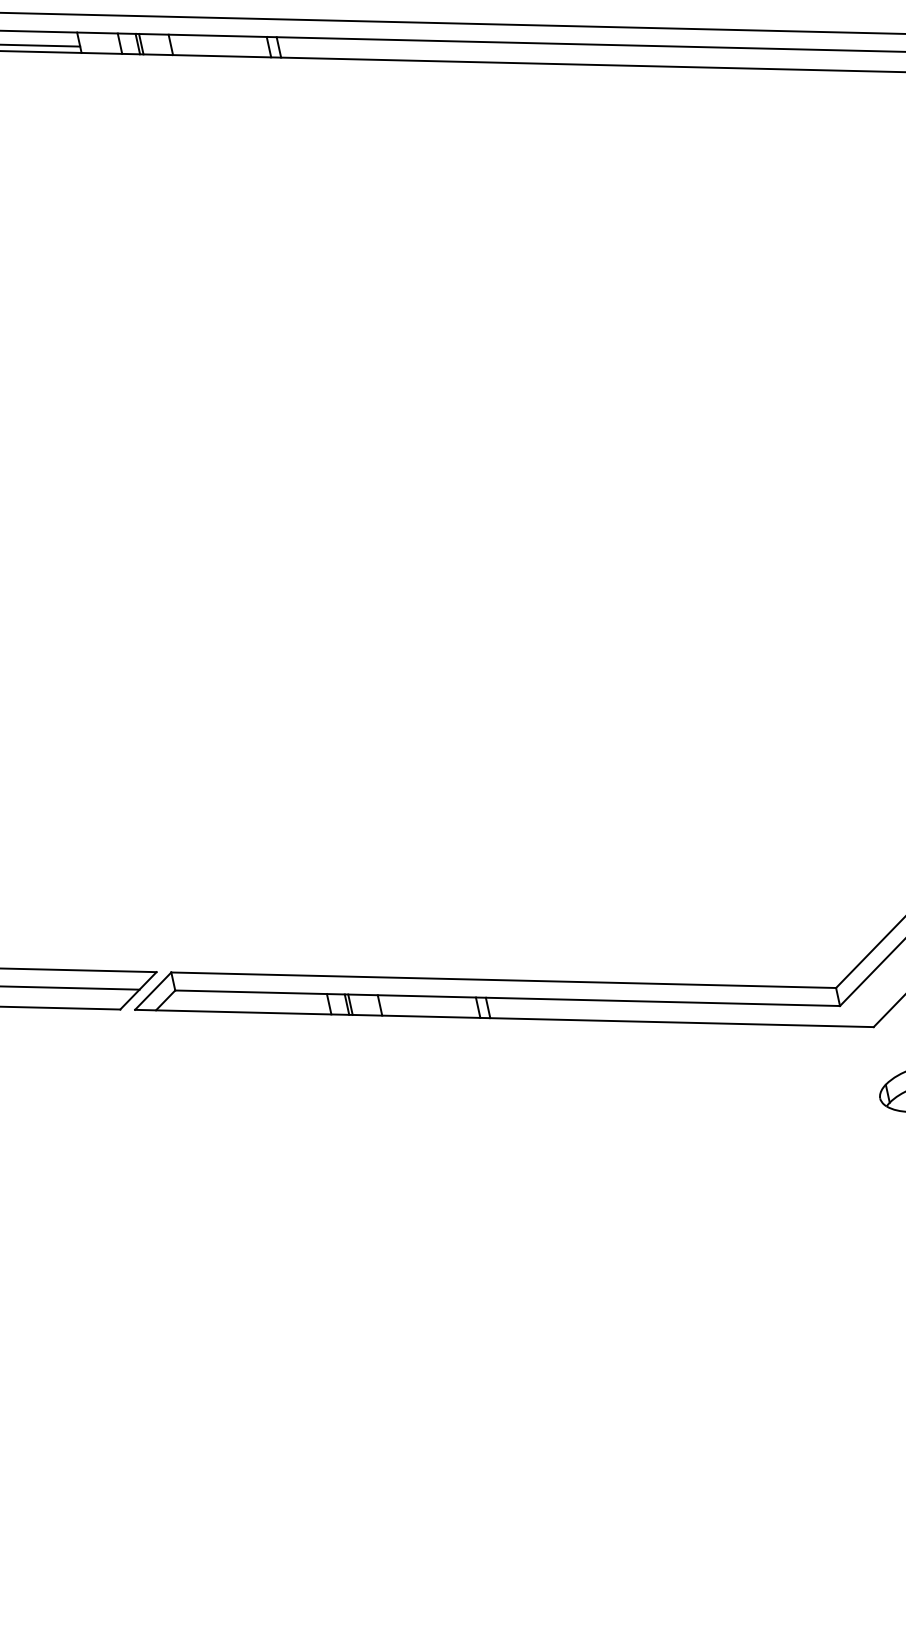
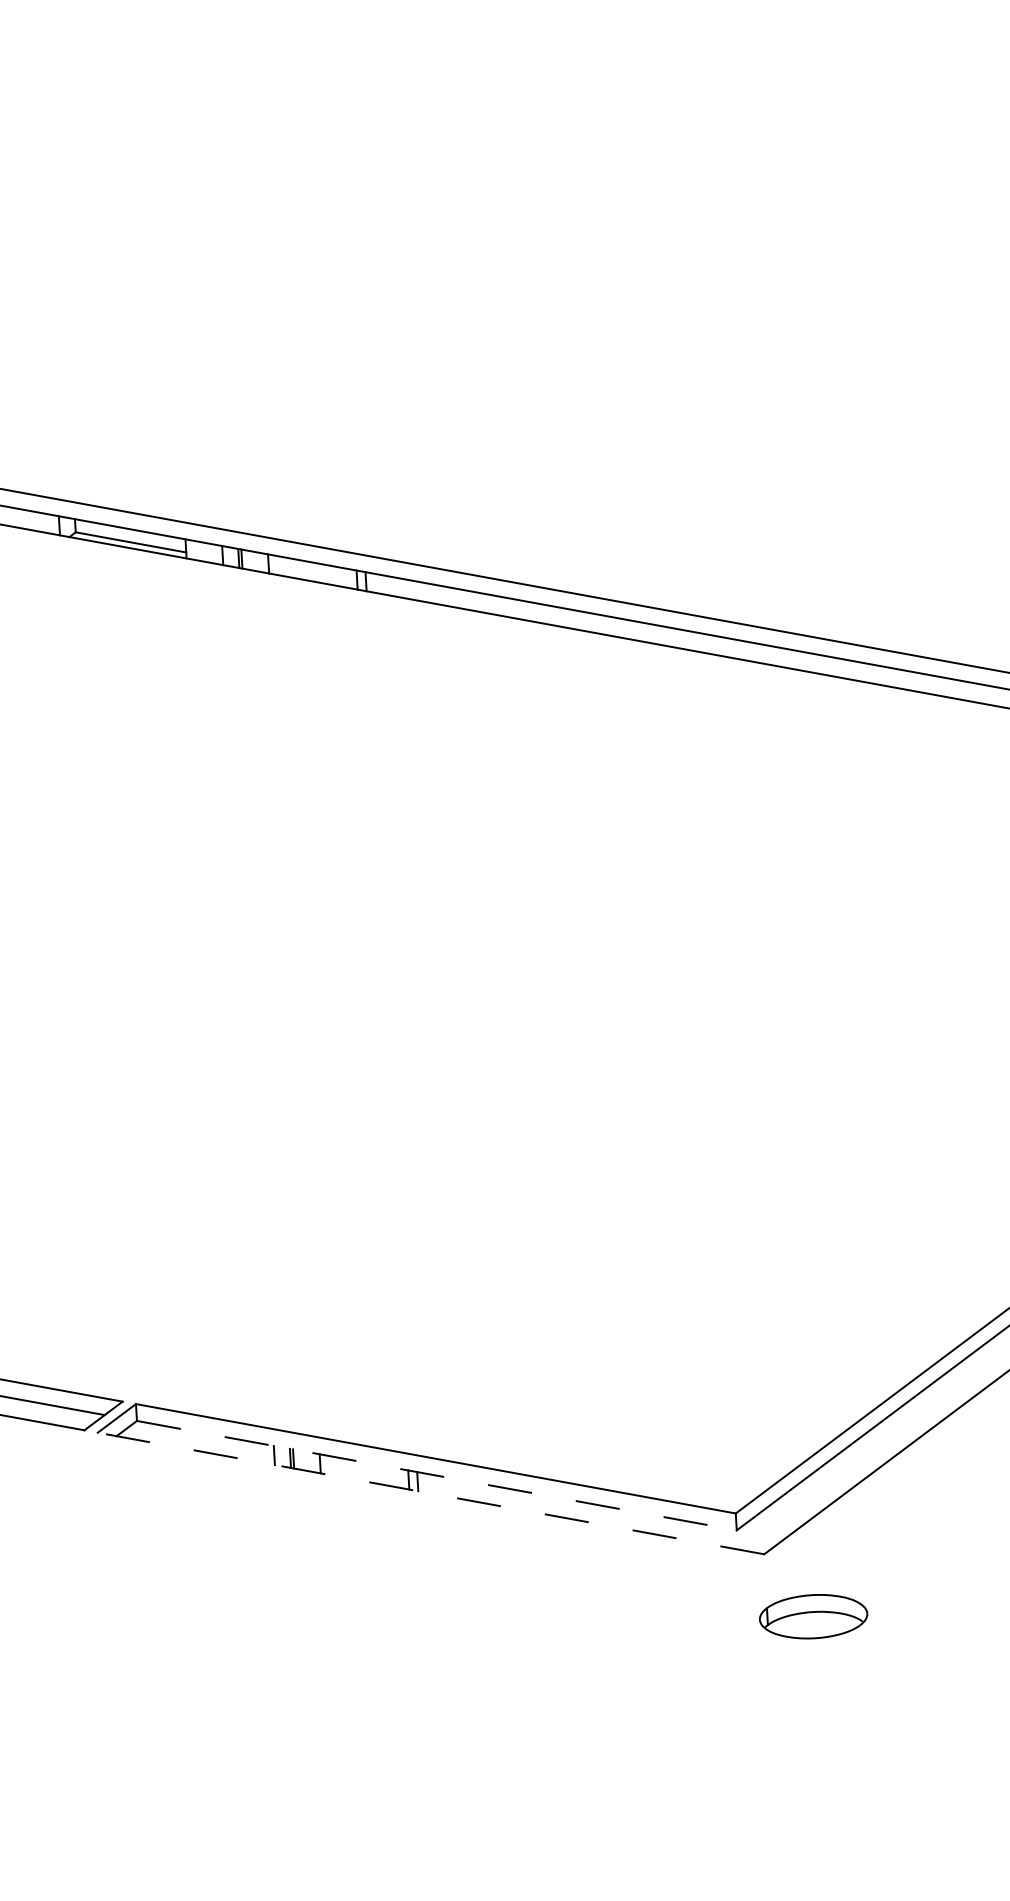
line: (507, 998) -> (436, 1475), solid -> dashed
line: (504, 1018) -> (431, 1493), solid -> dashed

